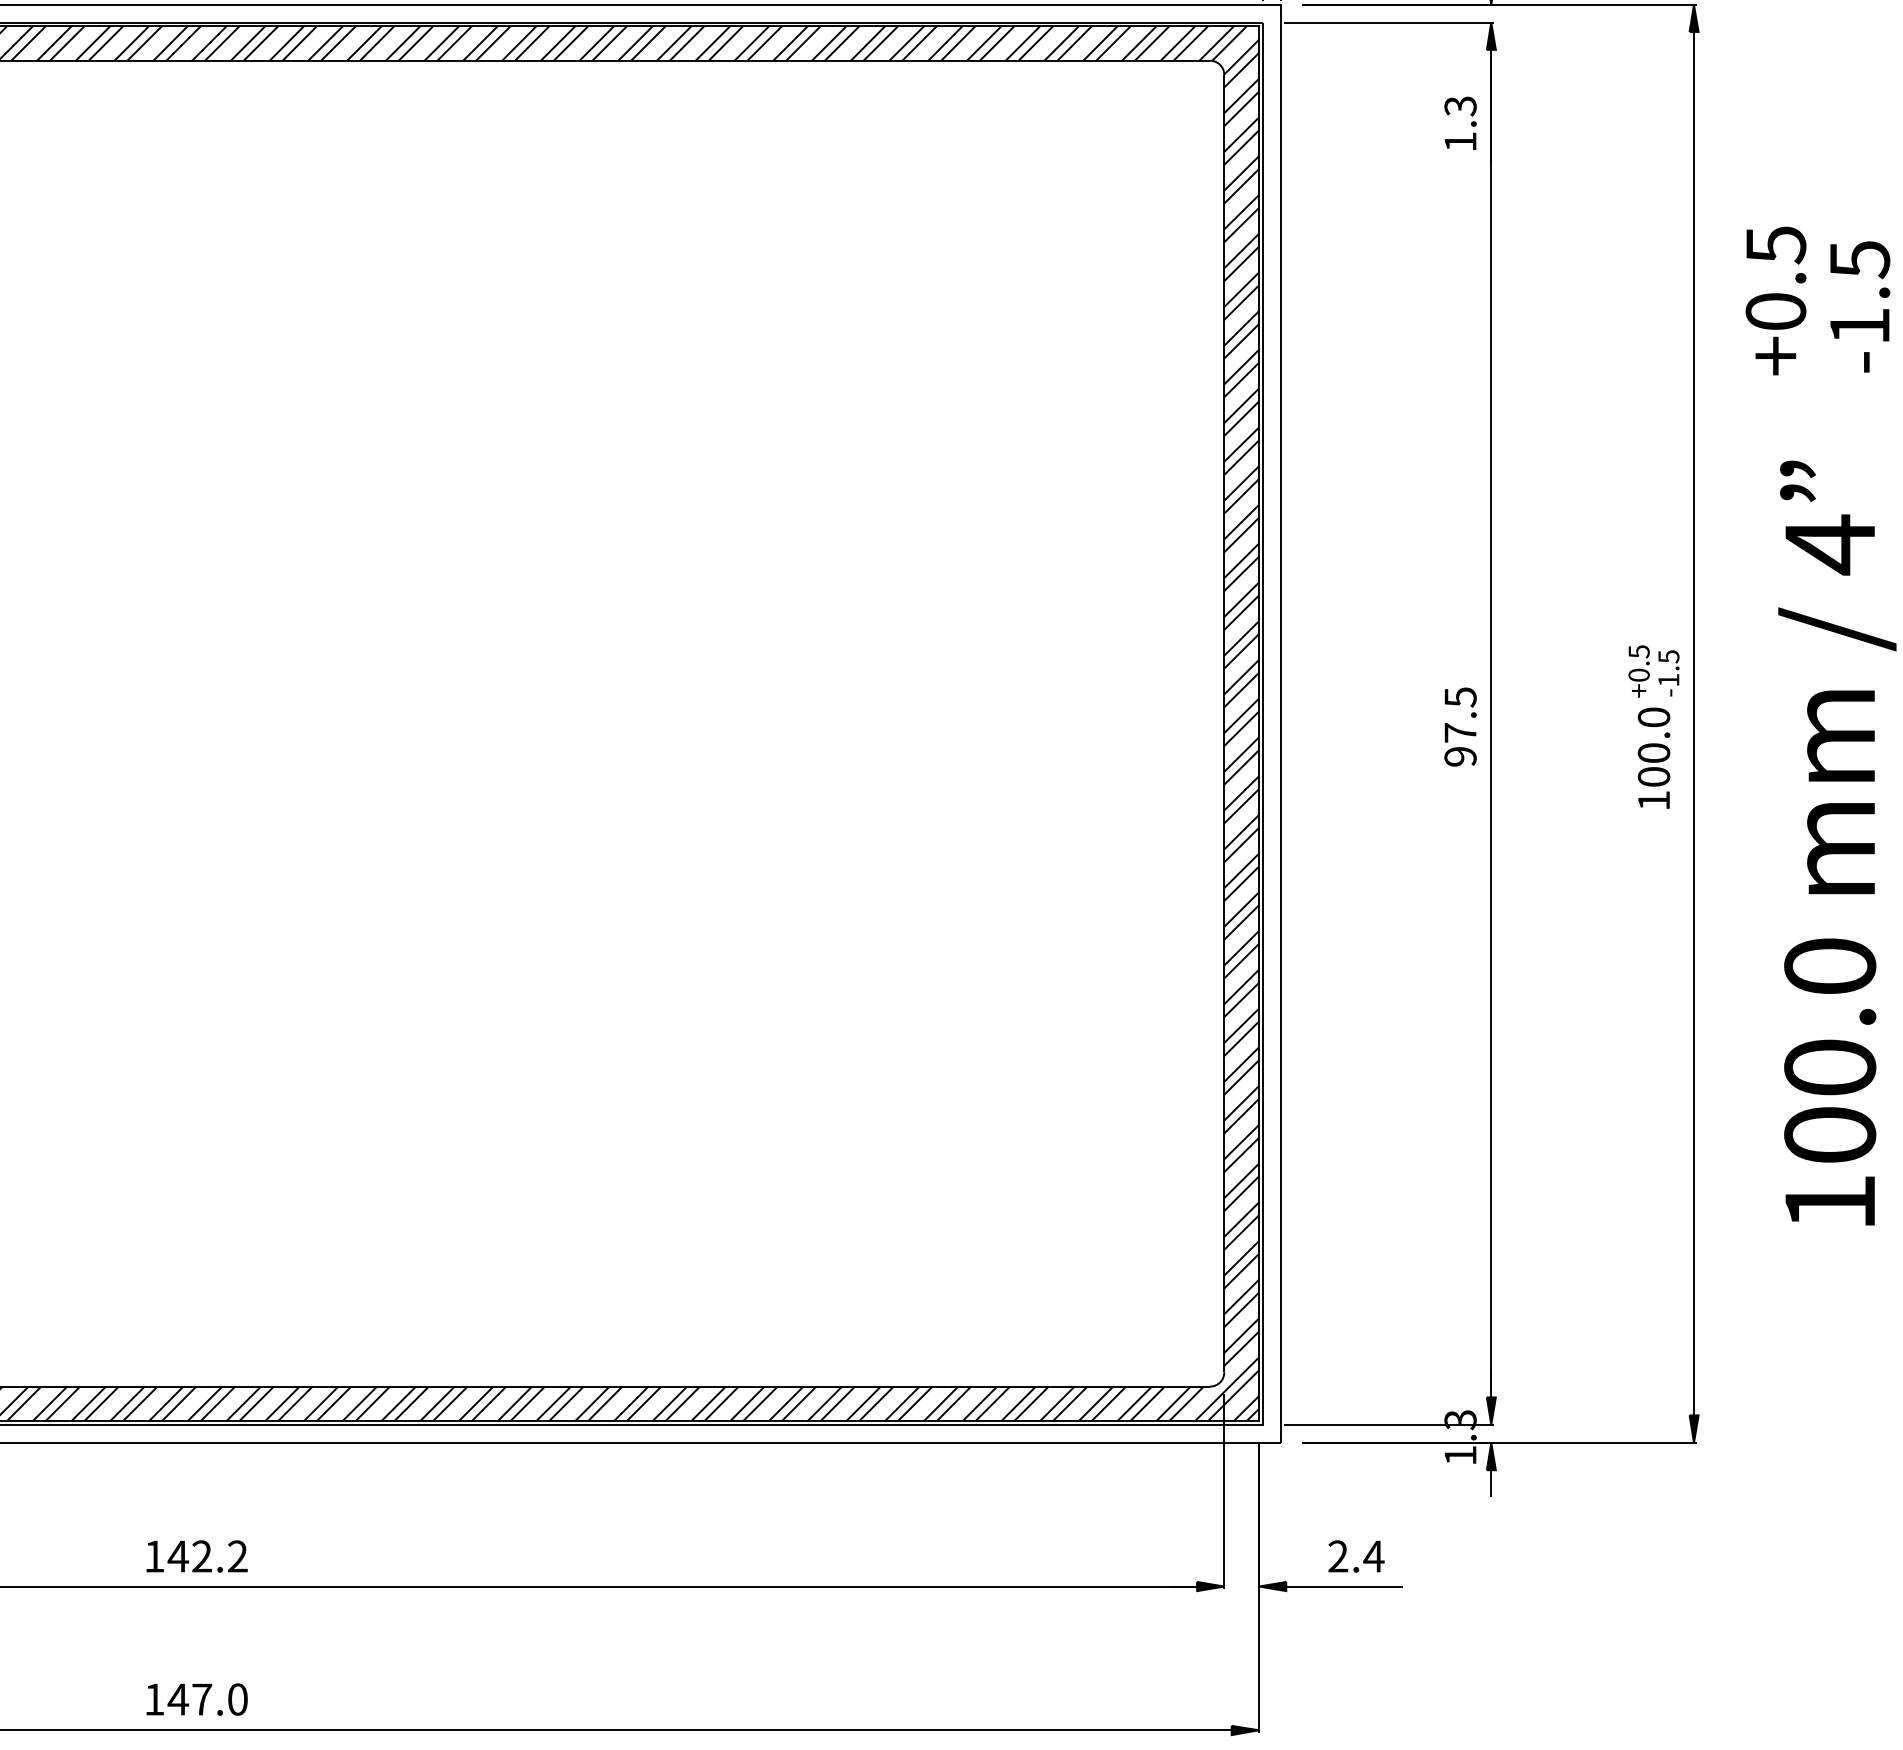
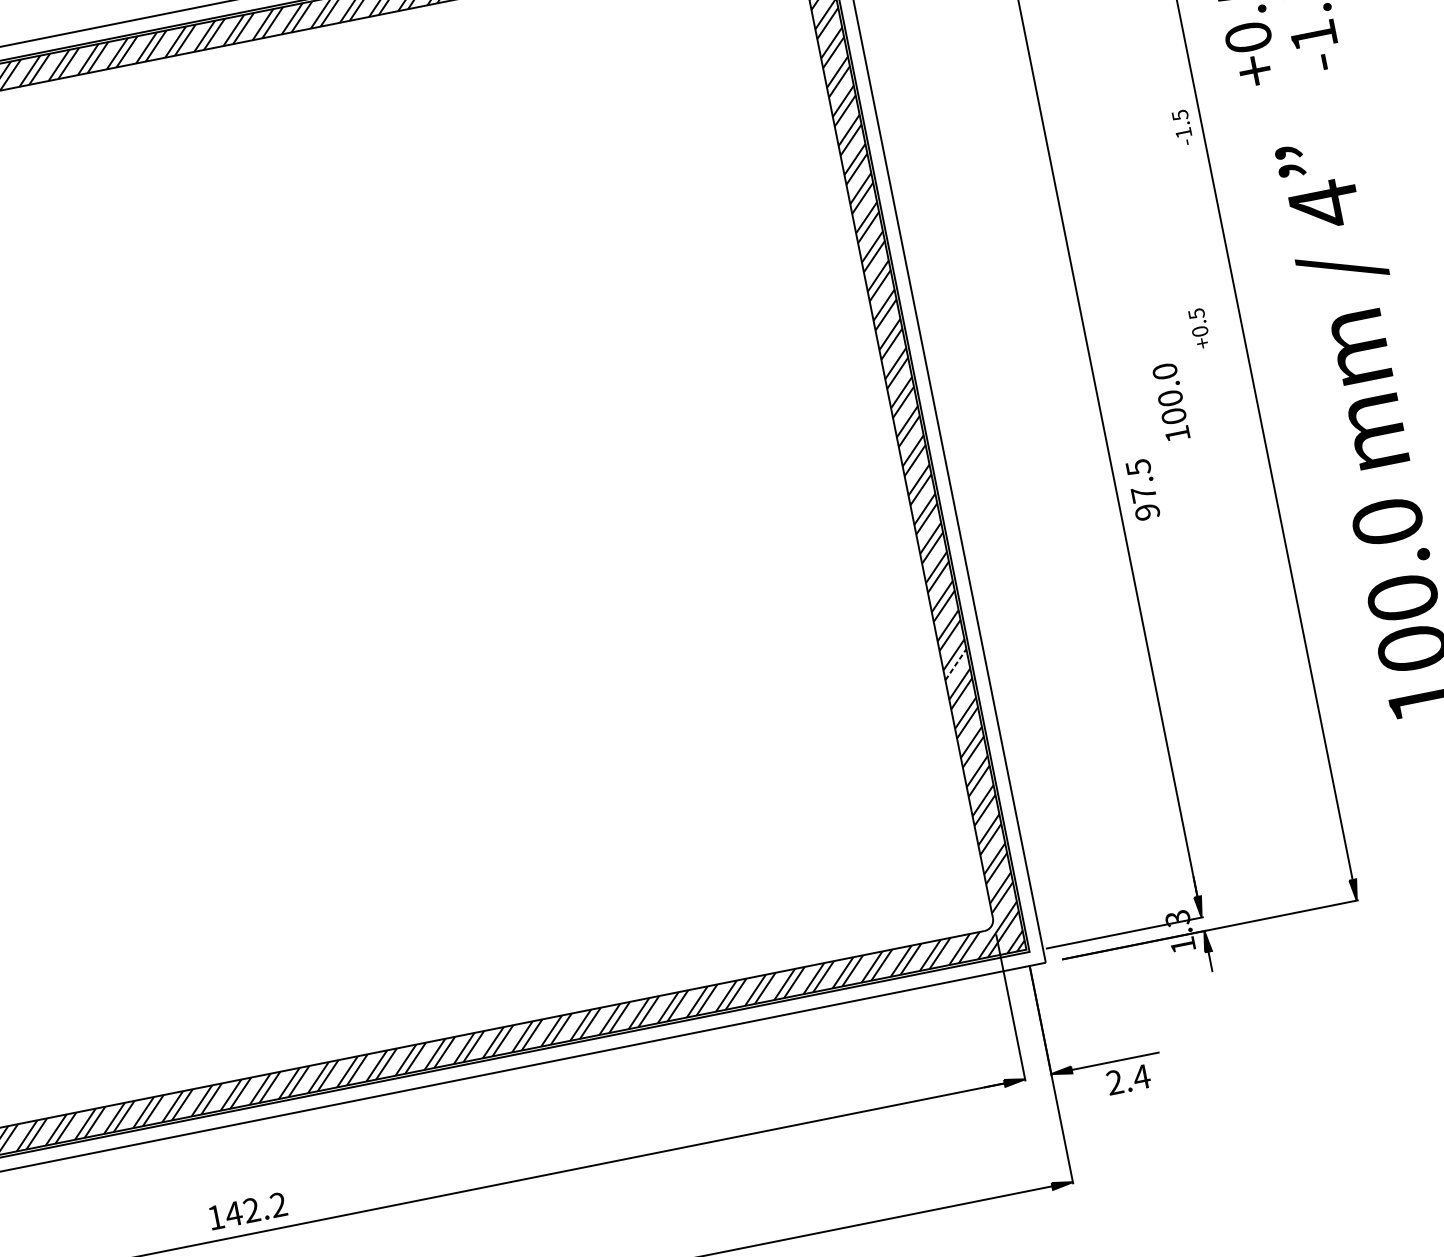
text: (1668, 673) -> (1182, 128), moved
text: (1460, 726) -> (1142, 489), moved
text: (1653, 757) -> (1170, 401), moved
line: (1241, 1038) -> (955, 664), solid -> dashed
text: (1356, 1556) -> (1128, 1079), moved

